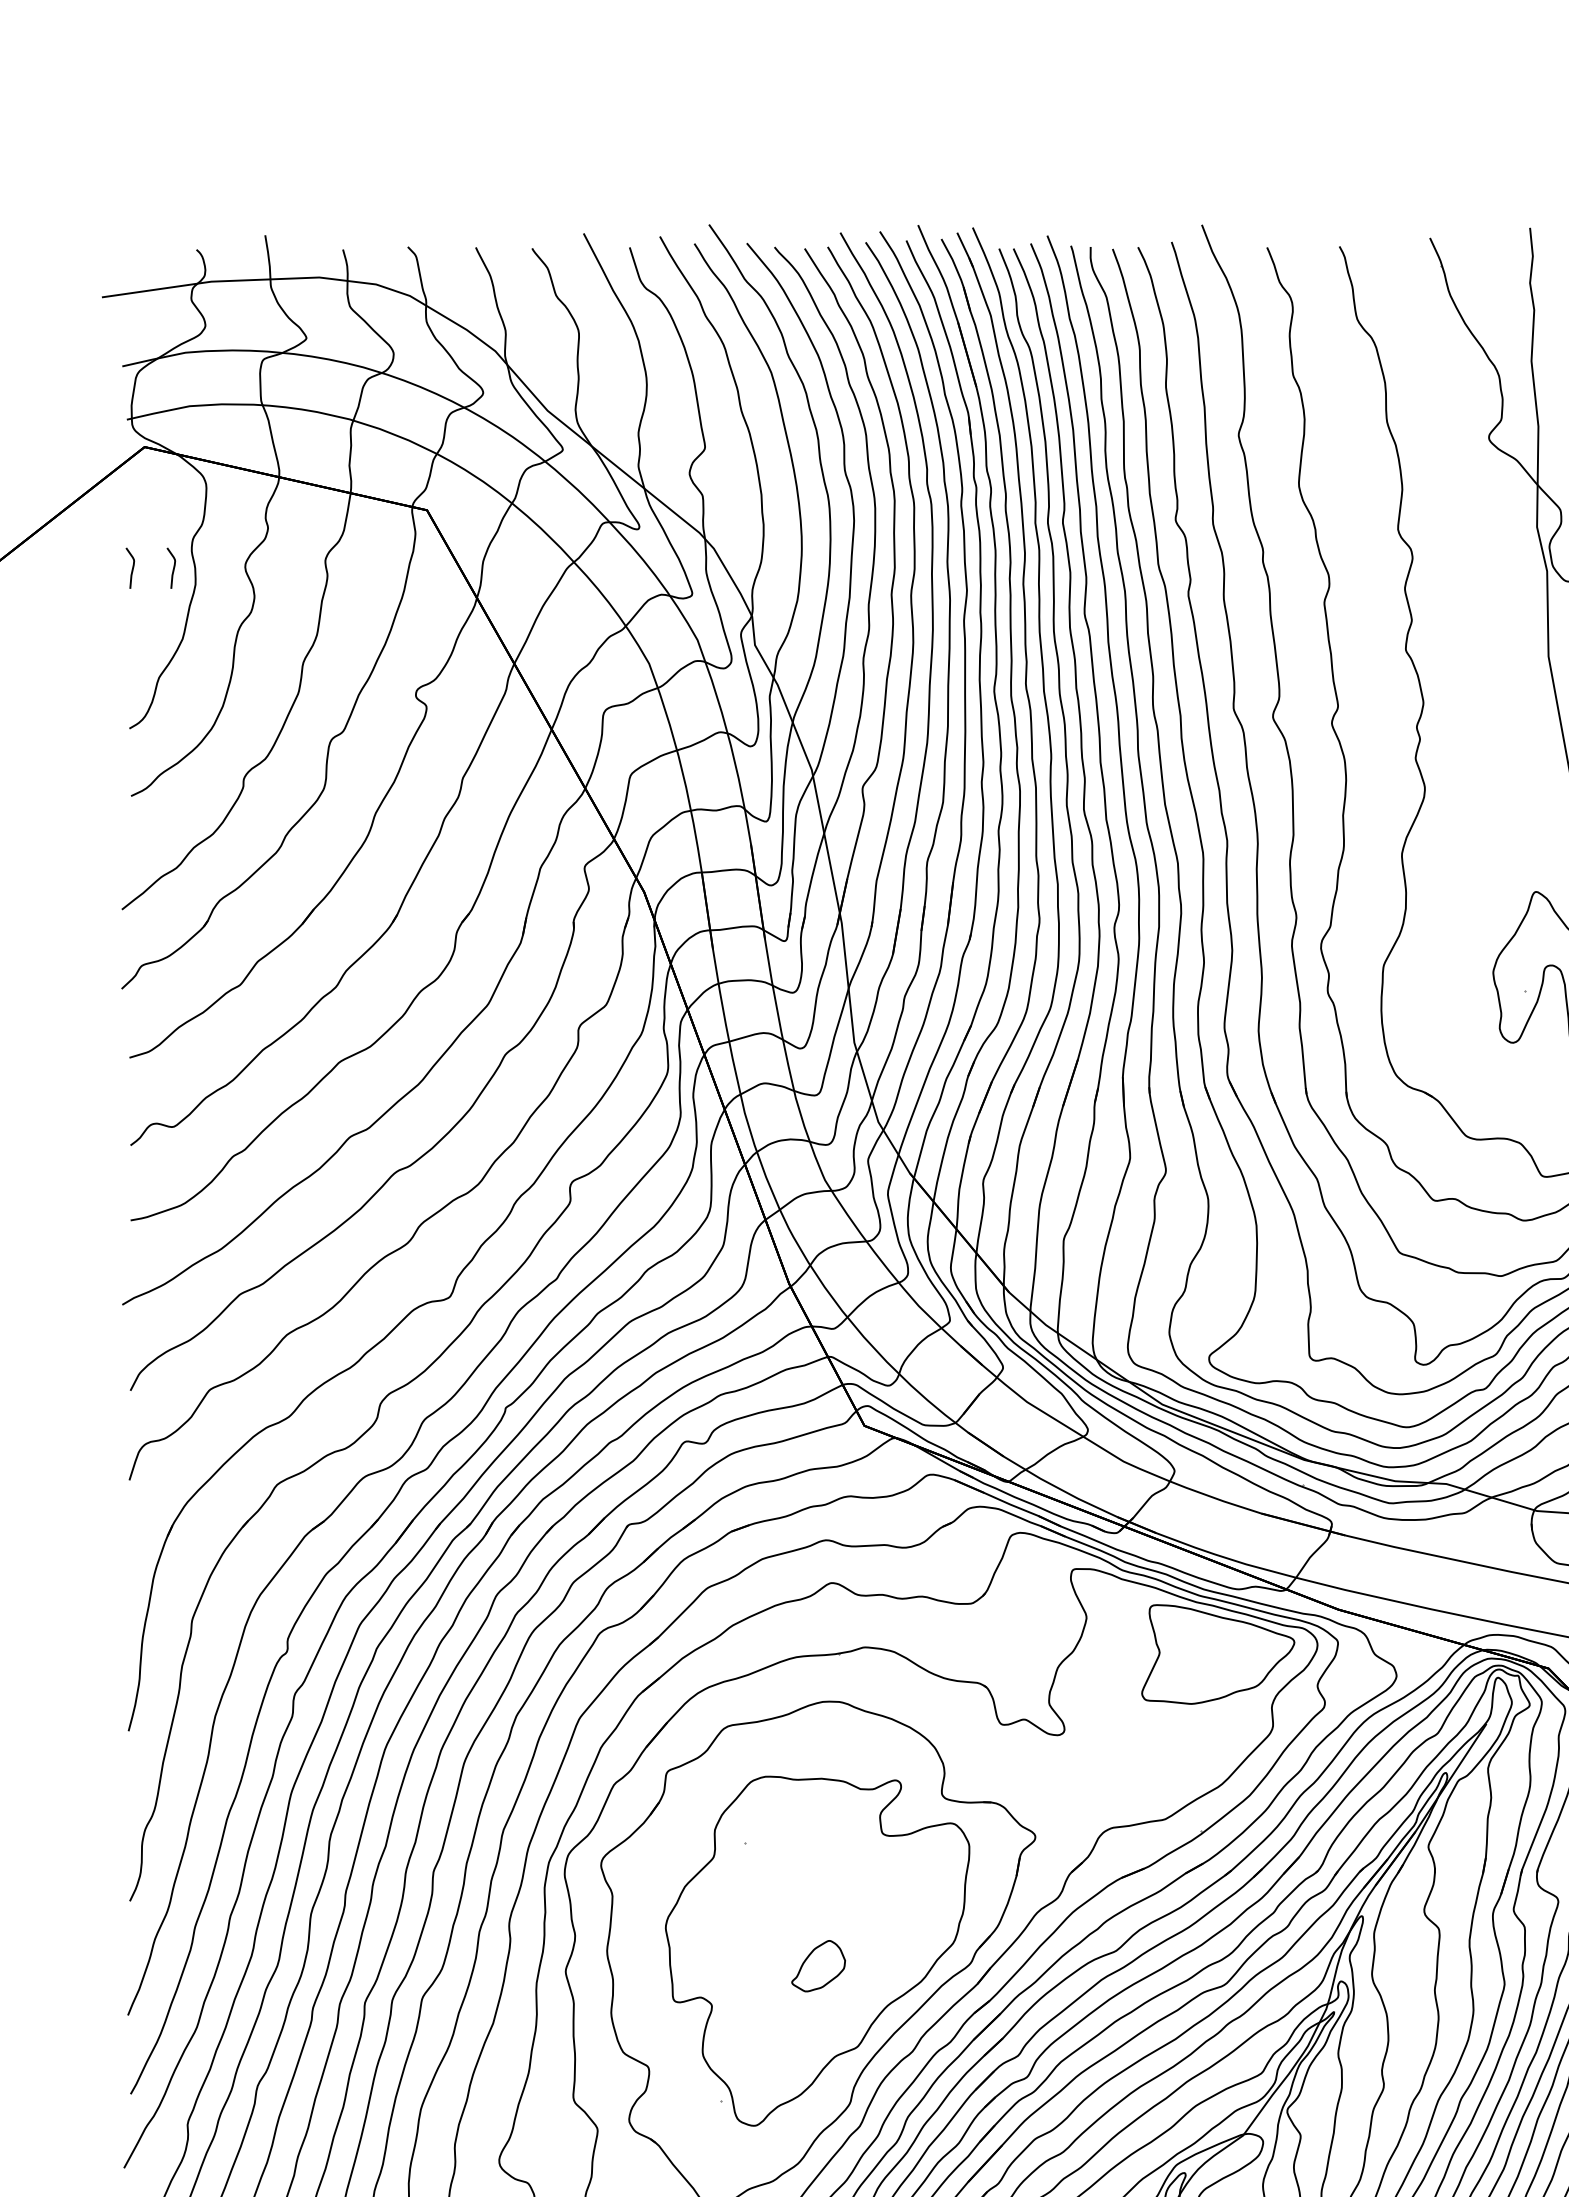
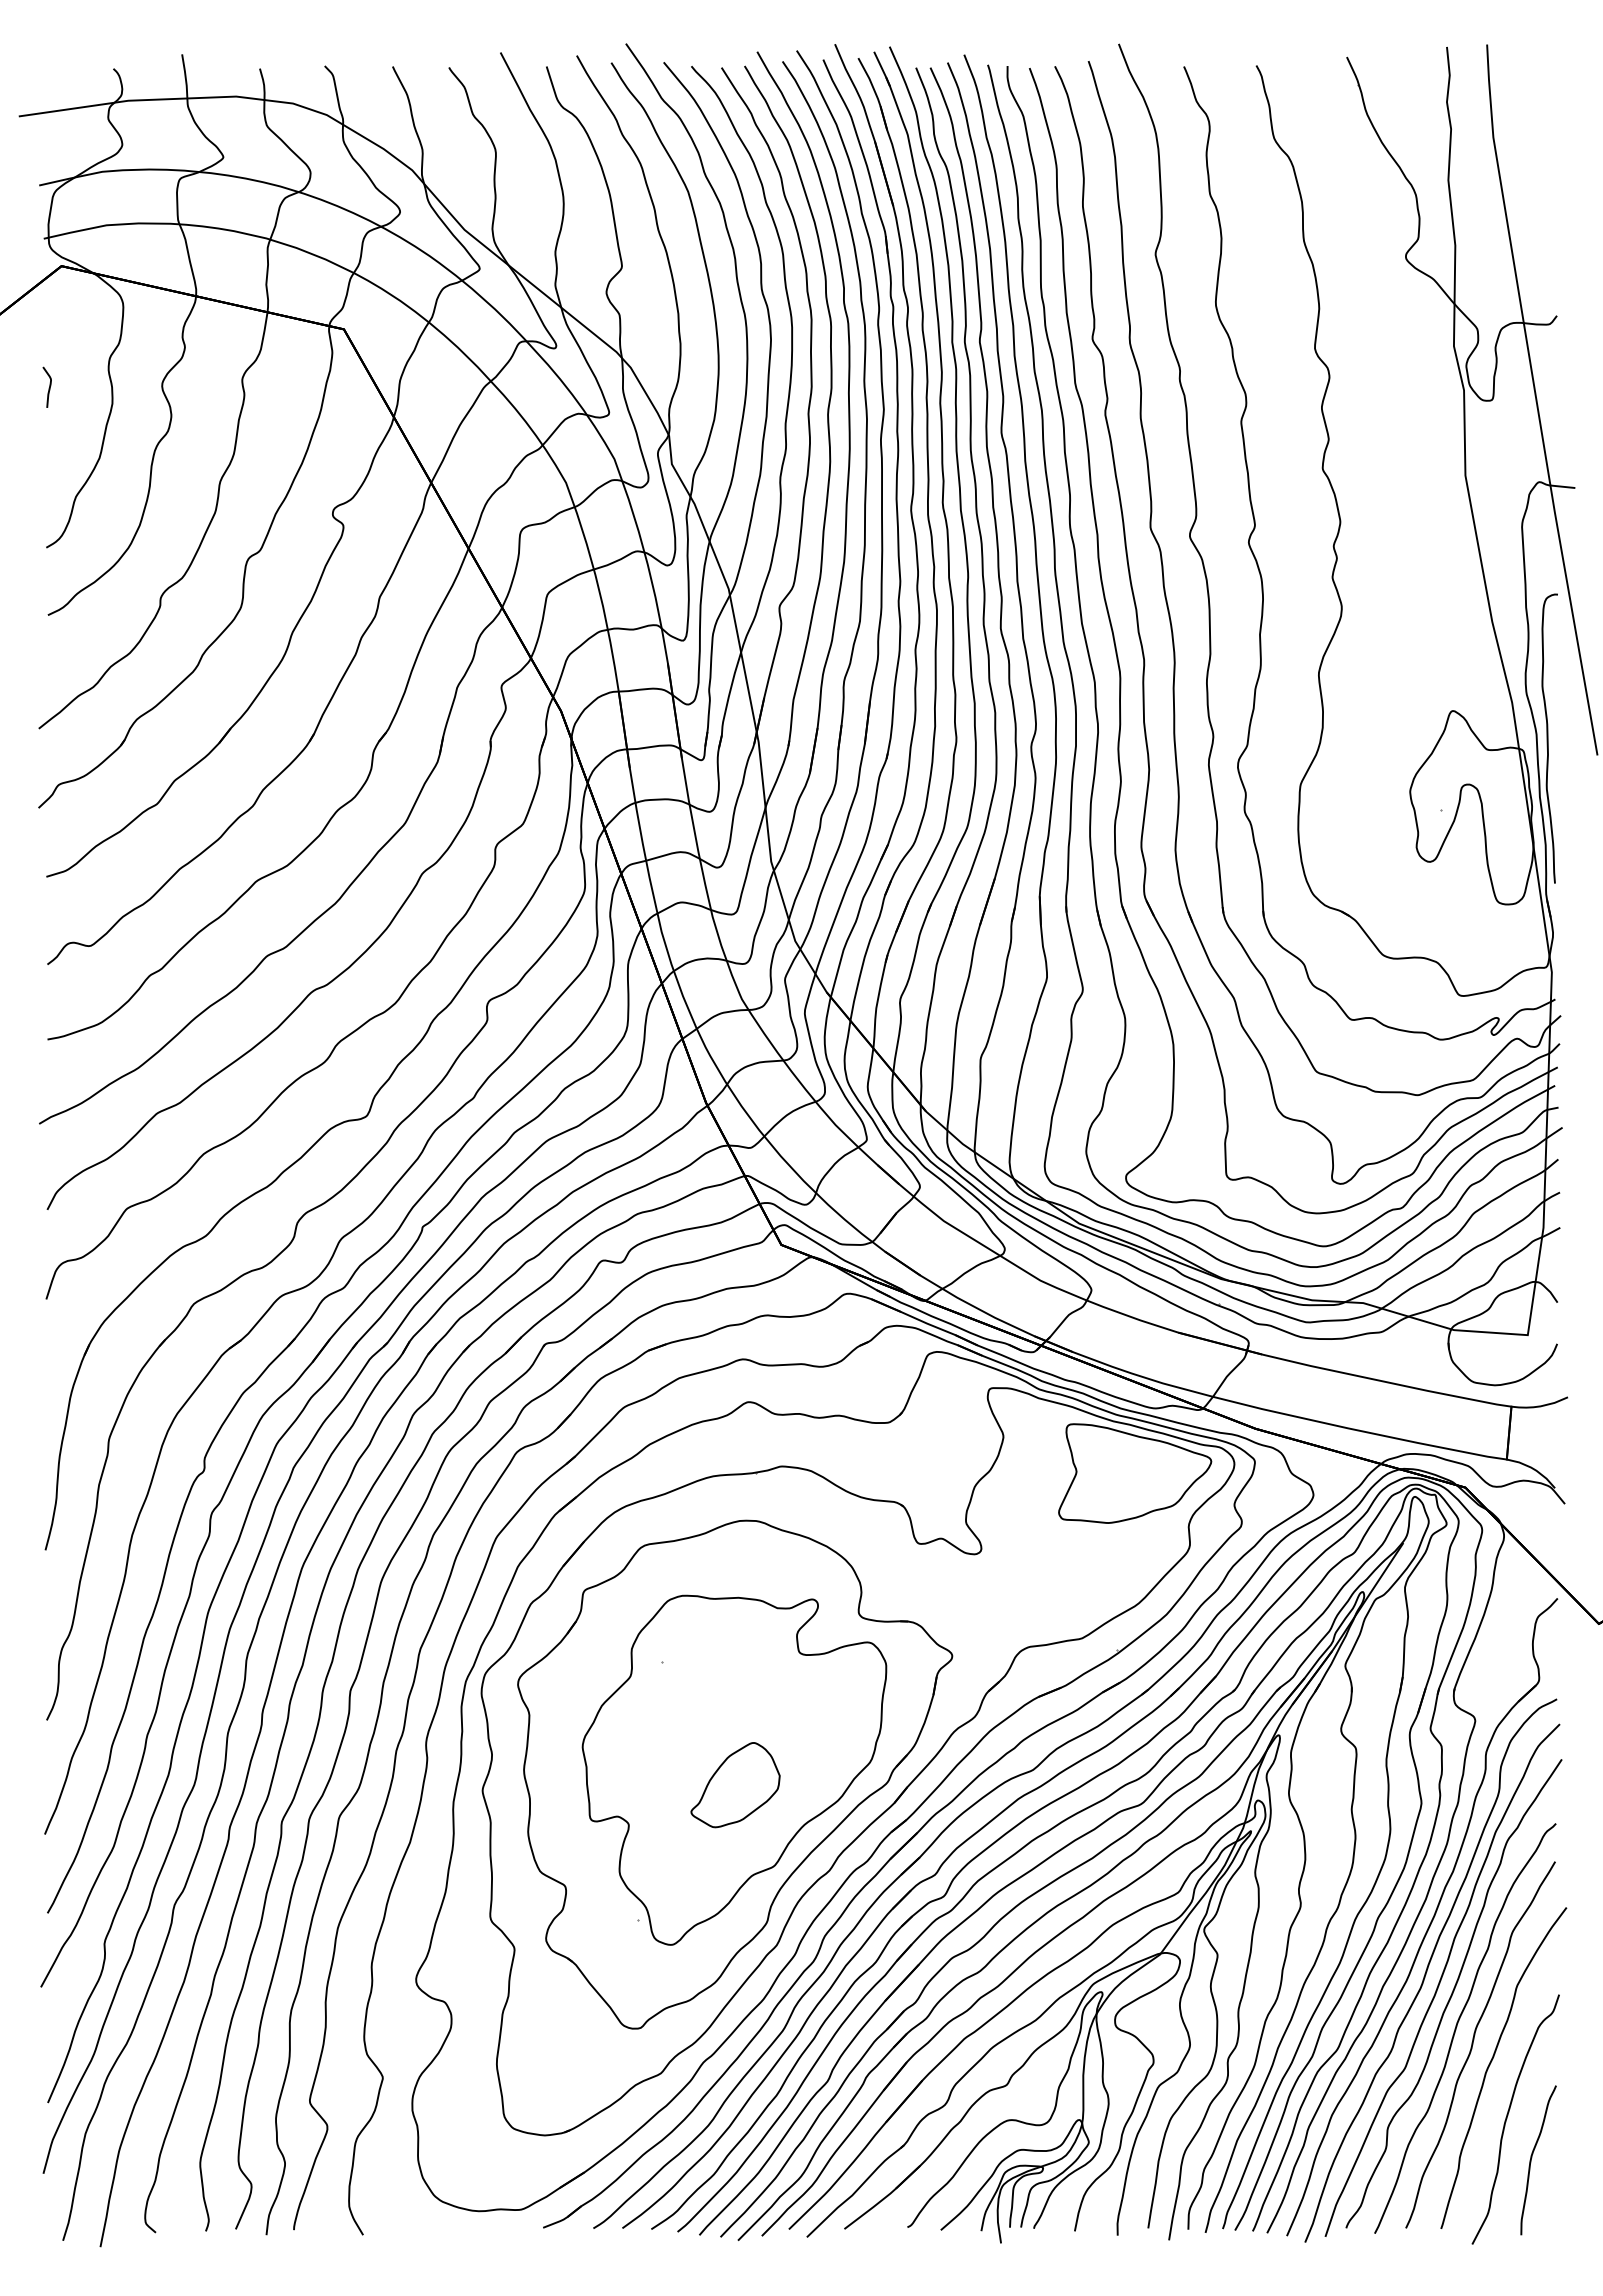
curve: (172, 569) -> (89, 388), removed
part: (818, 1966) -> (735, 1785), size x1.67

